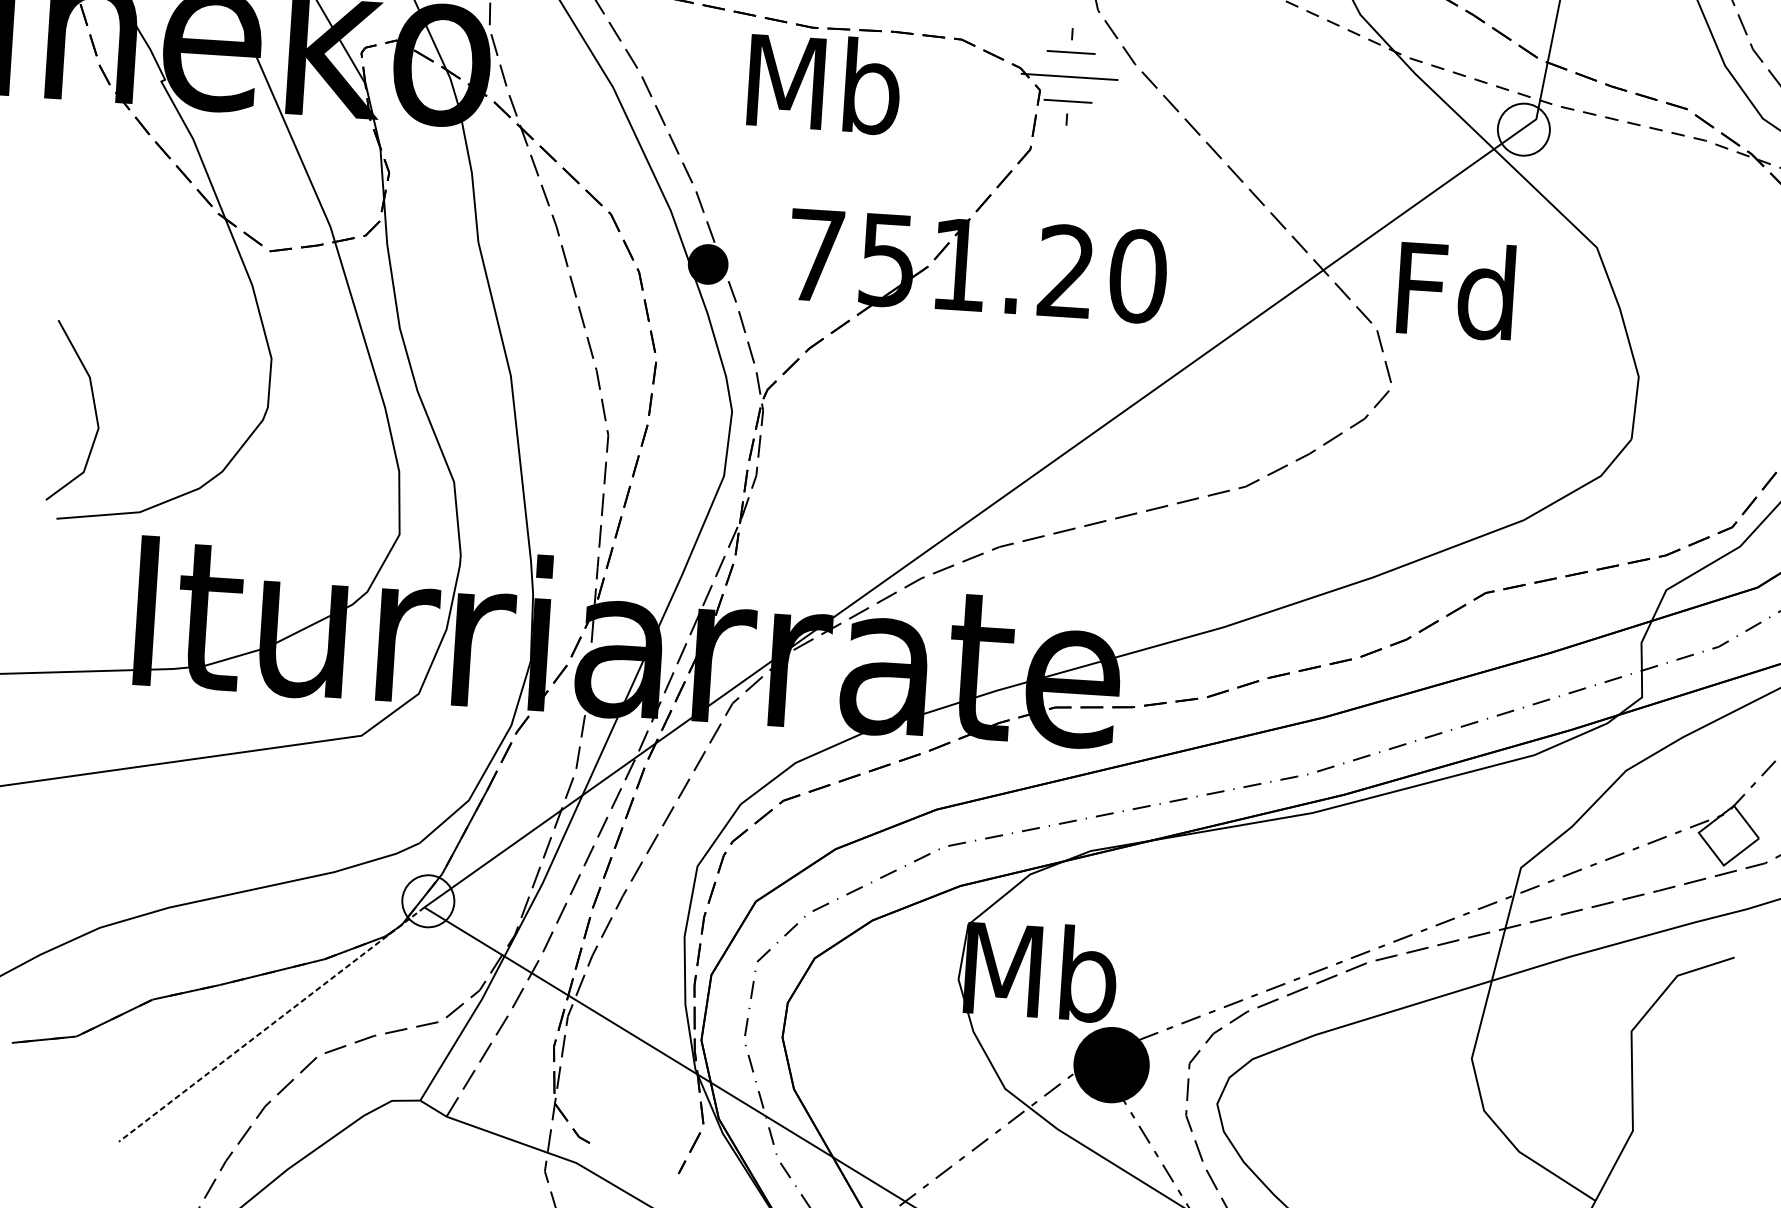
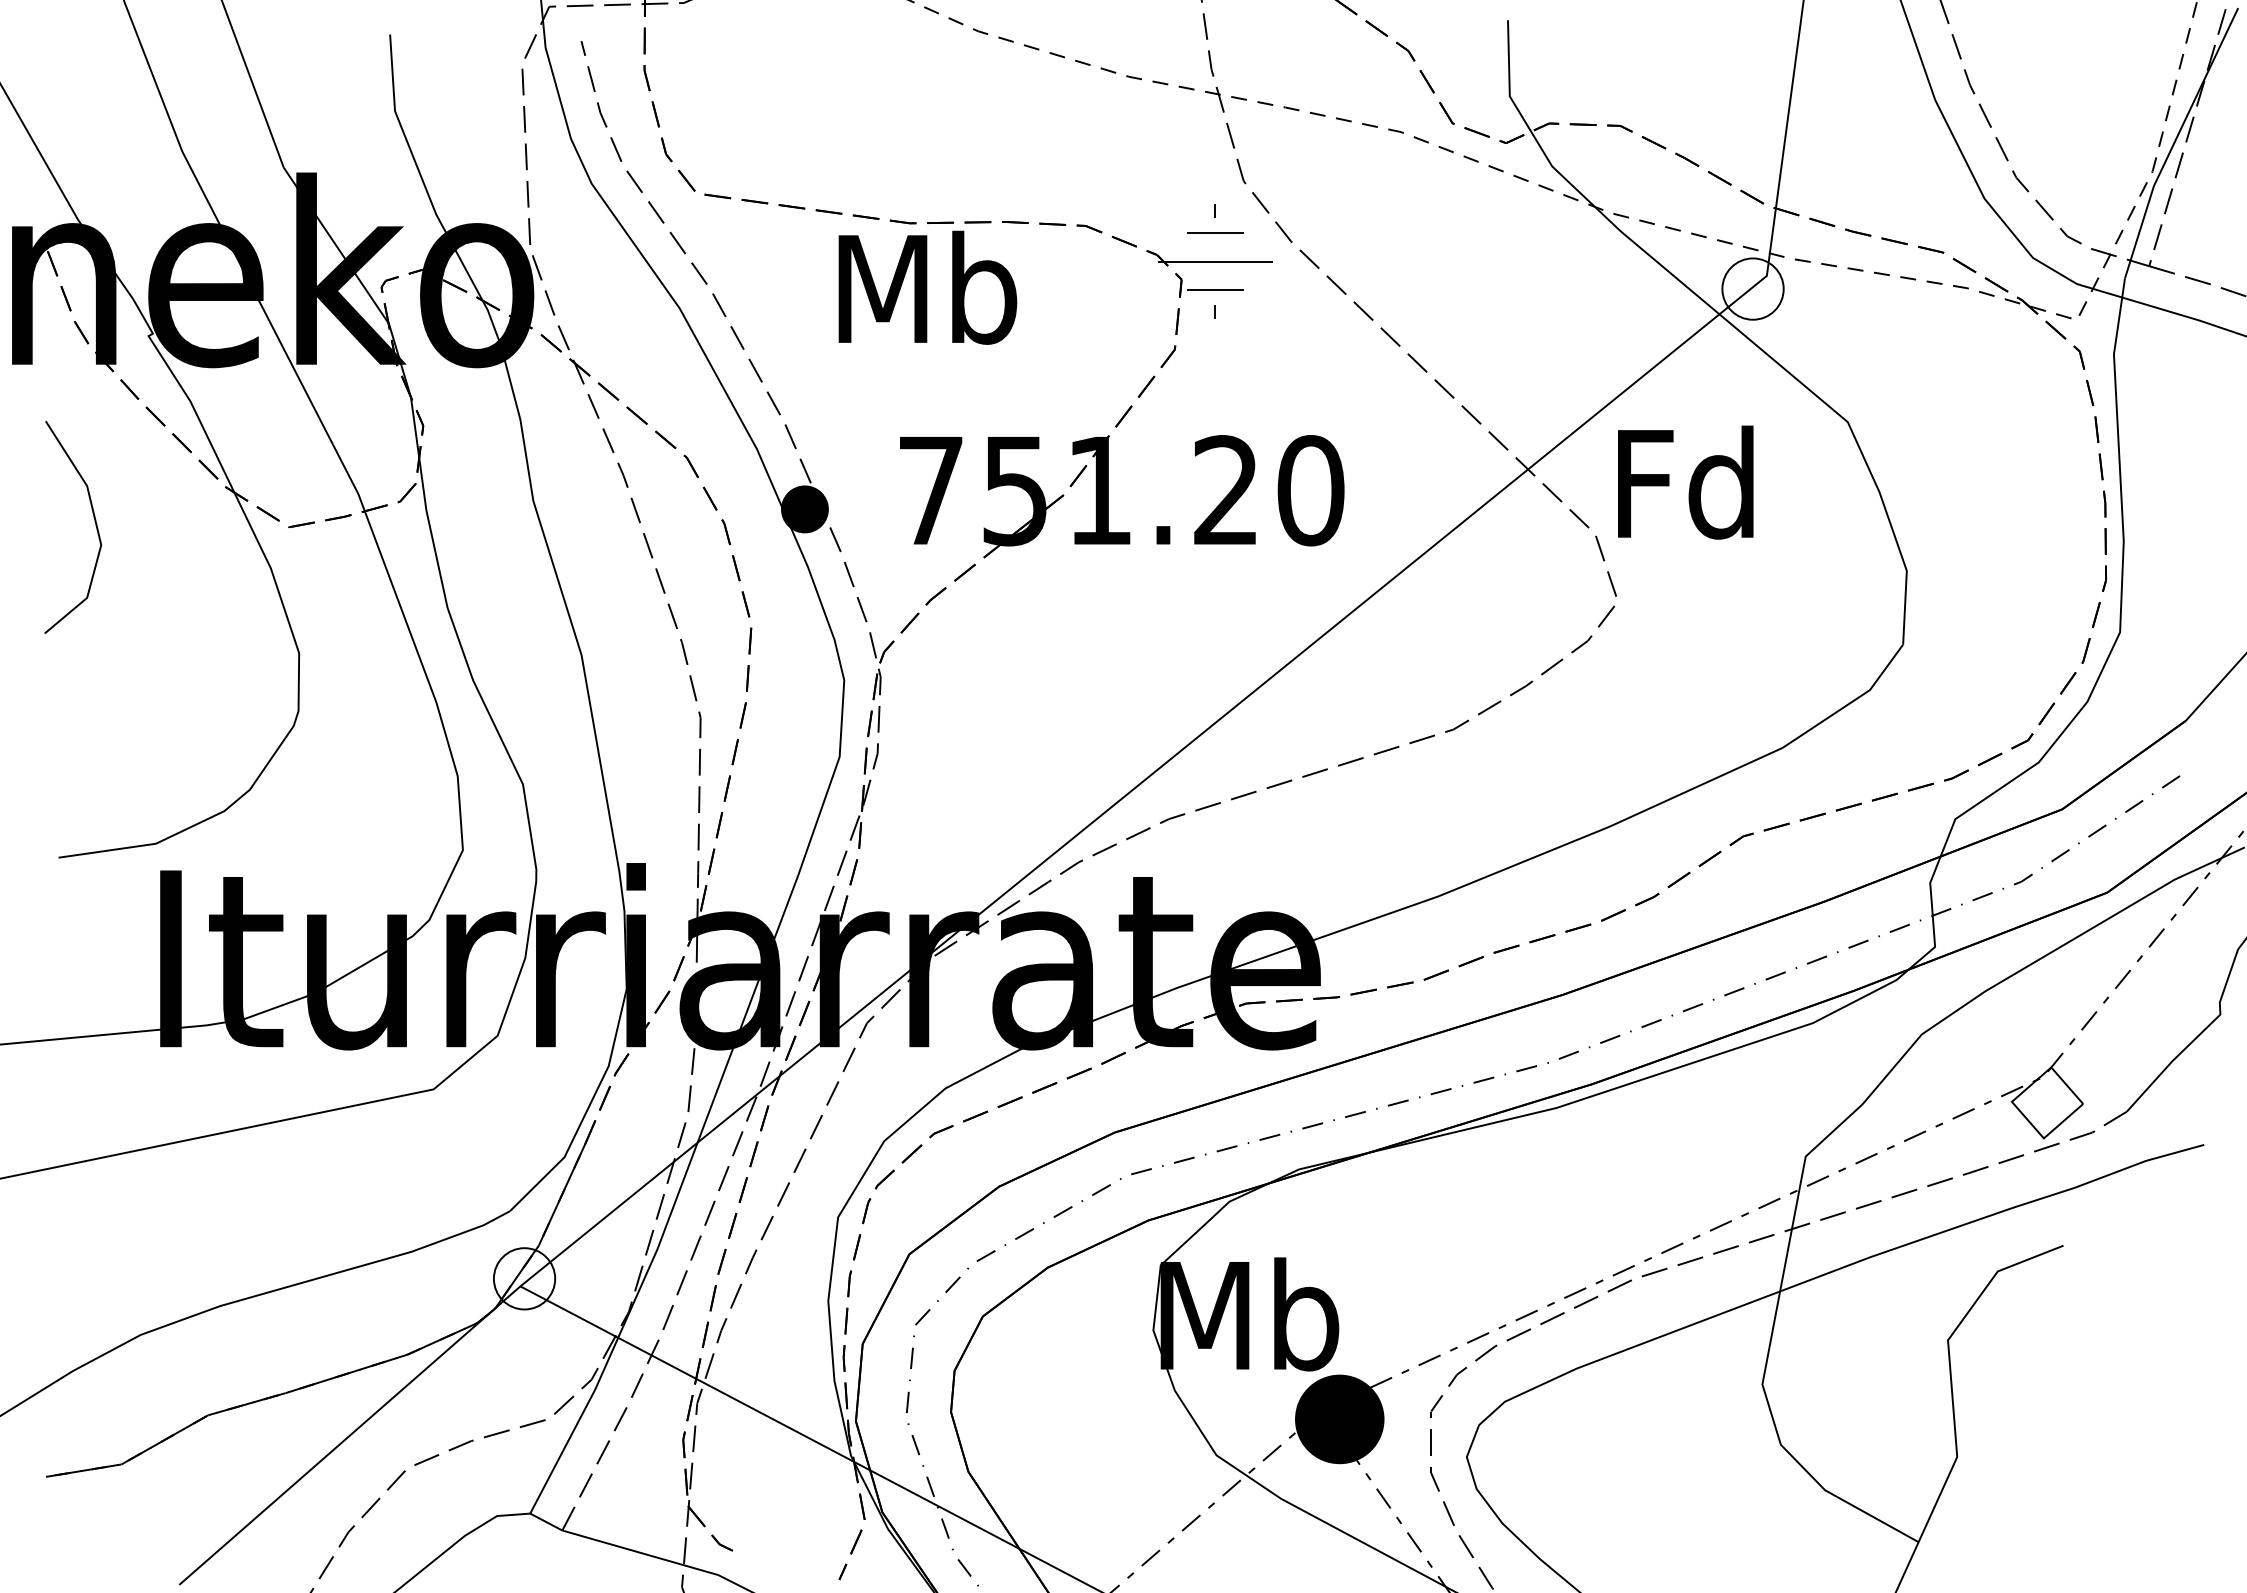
line: (94, 407) -> (94, 521), moved
line: (271, 1024) -> (349, 1435), dashed -> solid

